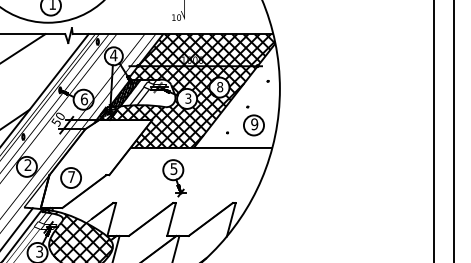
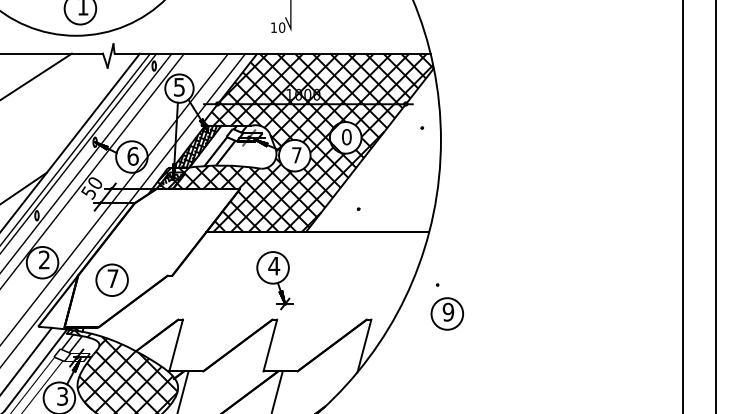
text: (113, 55) -> (178, 87), 4 -> 5
text: (220, 87) -> (347, 137), 8 -> 0
text: (188, 98) -> (296, 155), 3 -> 7
part: (253, 120) -> (446, 306), moved
text: (173, 169) -> (273, 266), 5 -> 4

